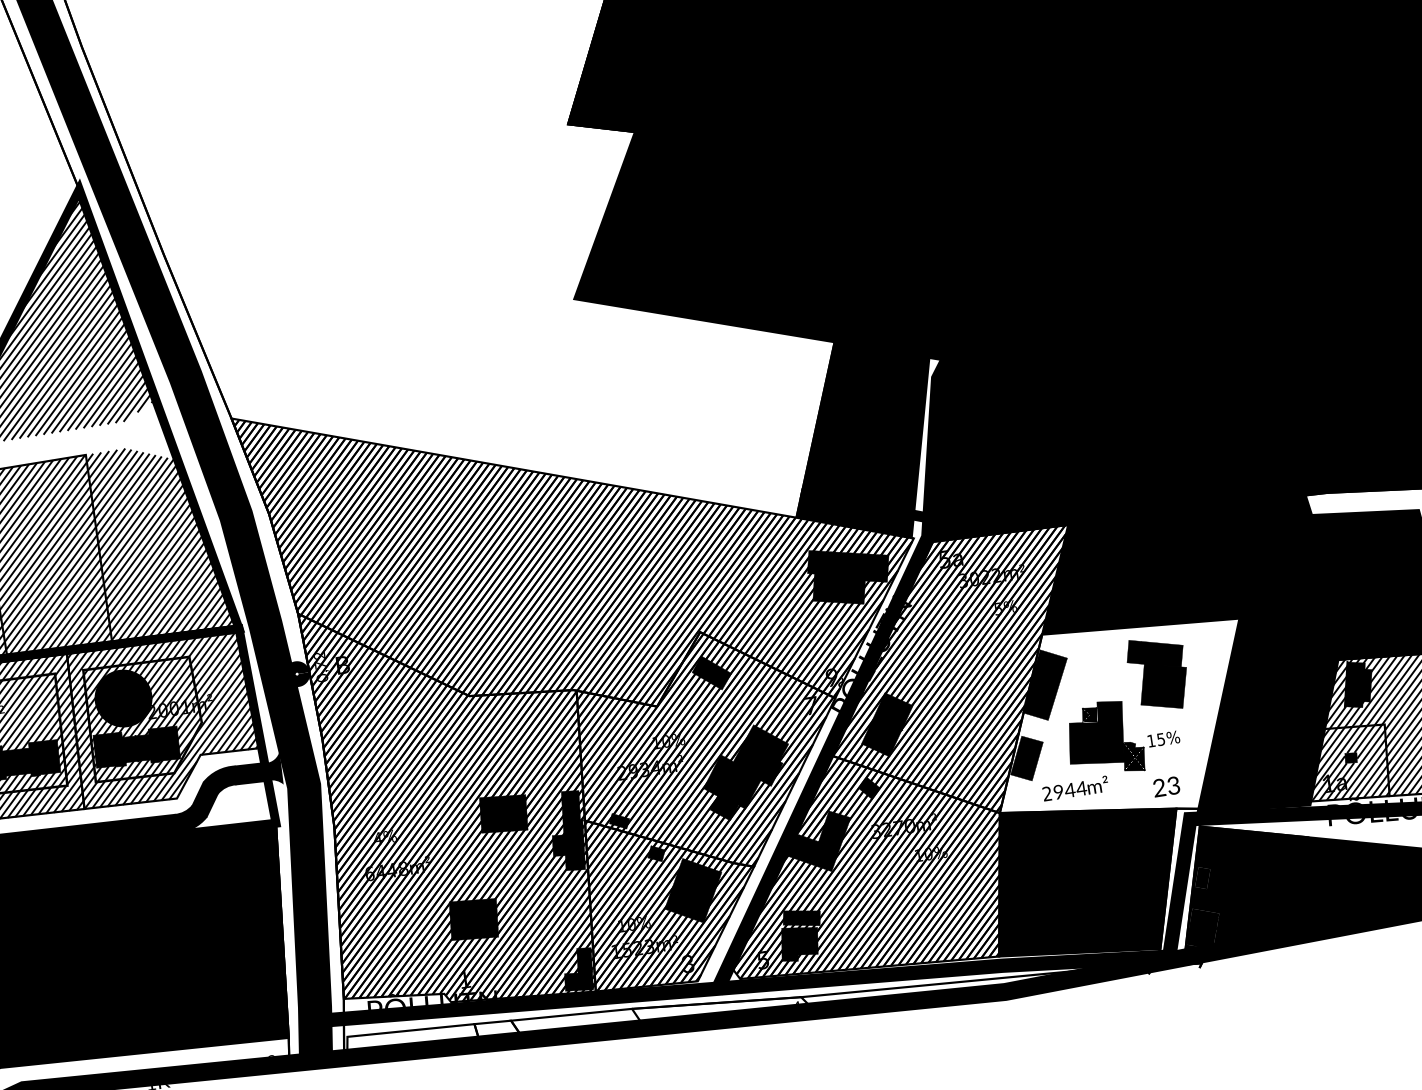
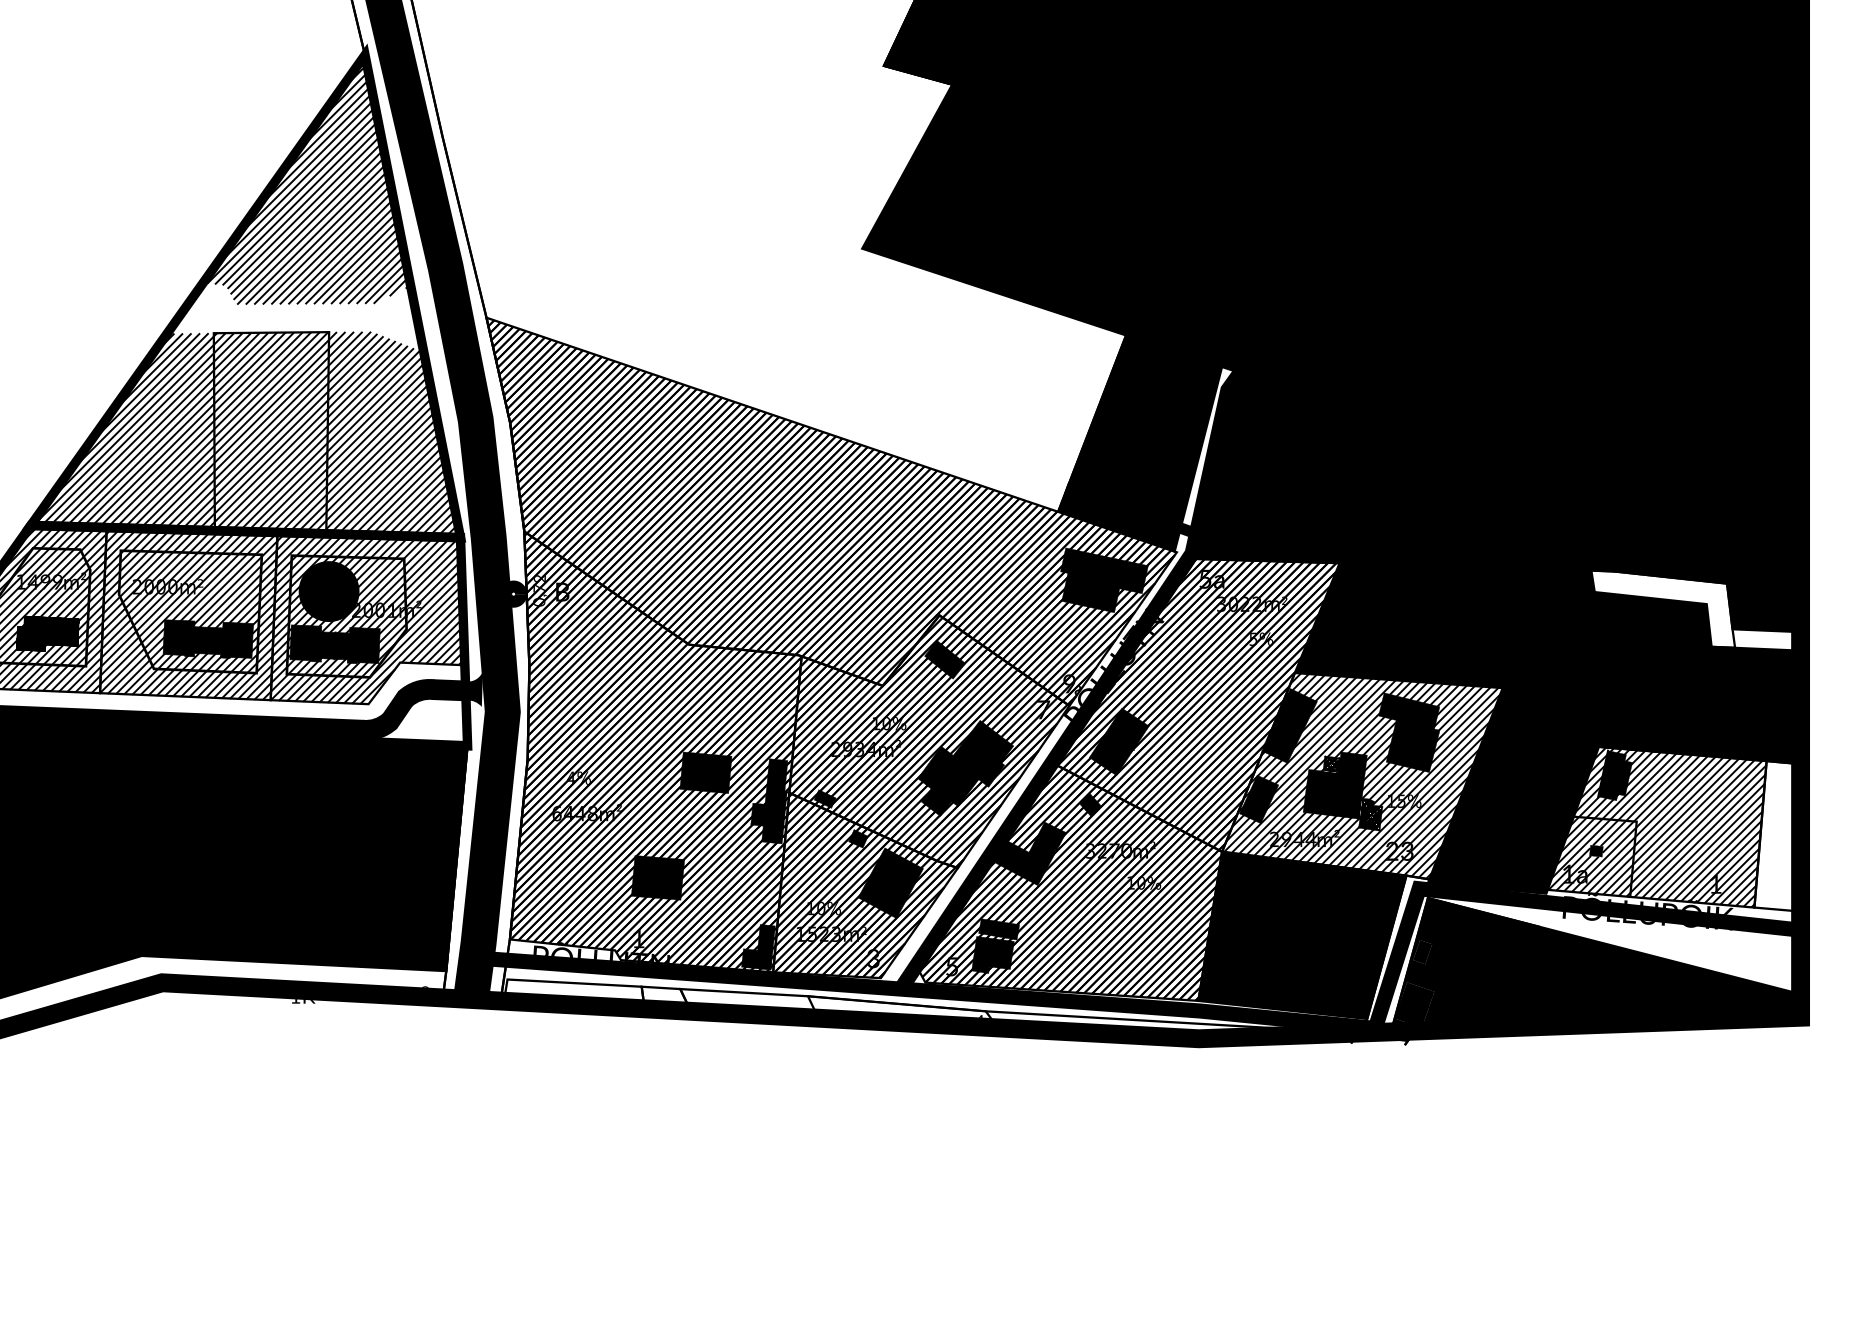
hatch: (1123, 720) -> (1365, 775), added

